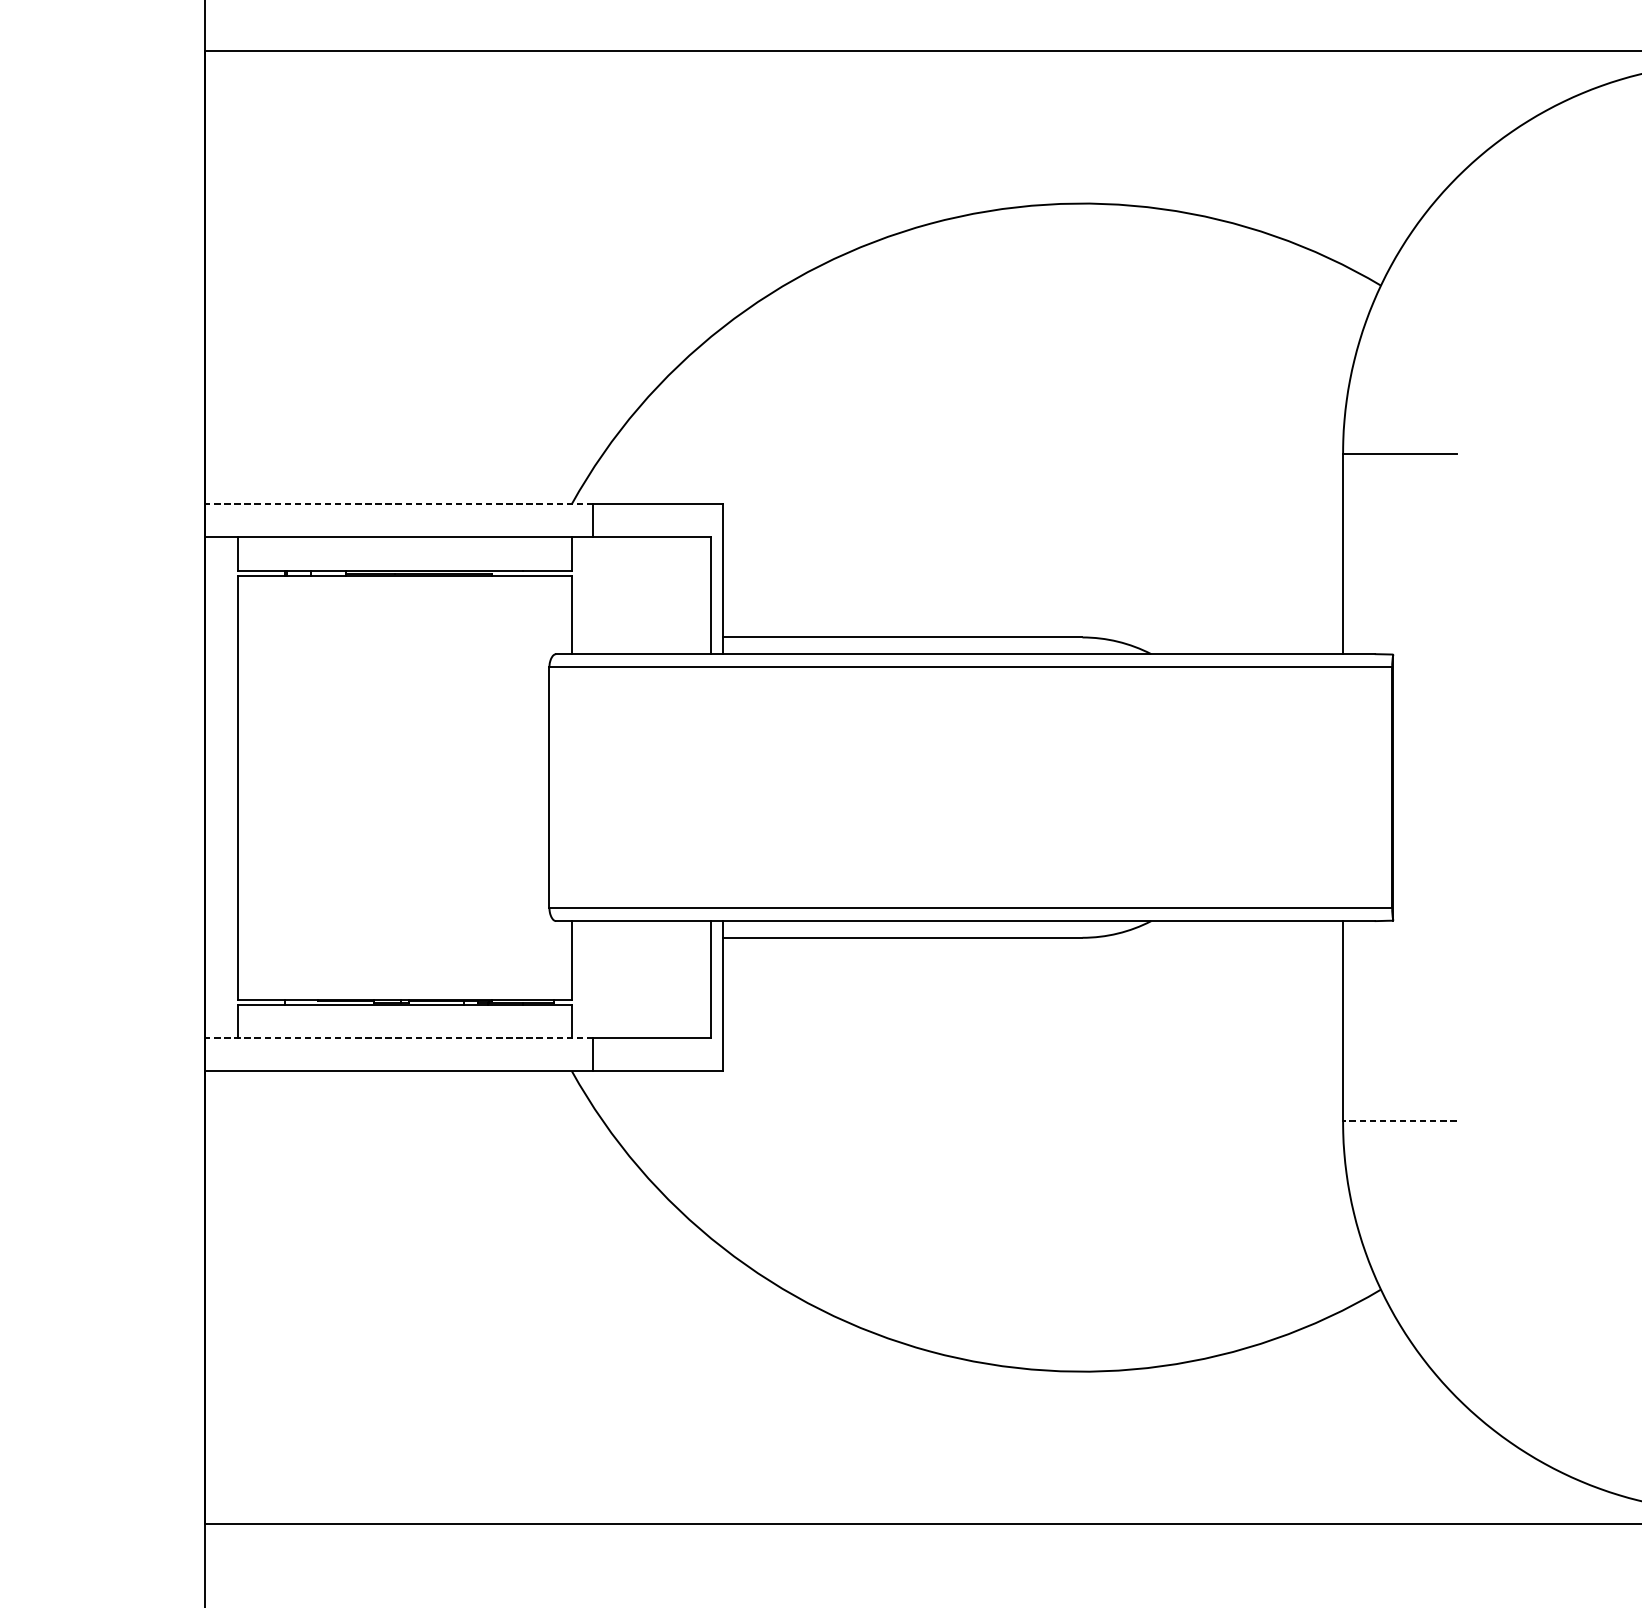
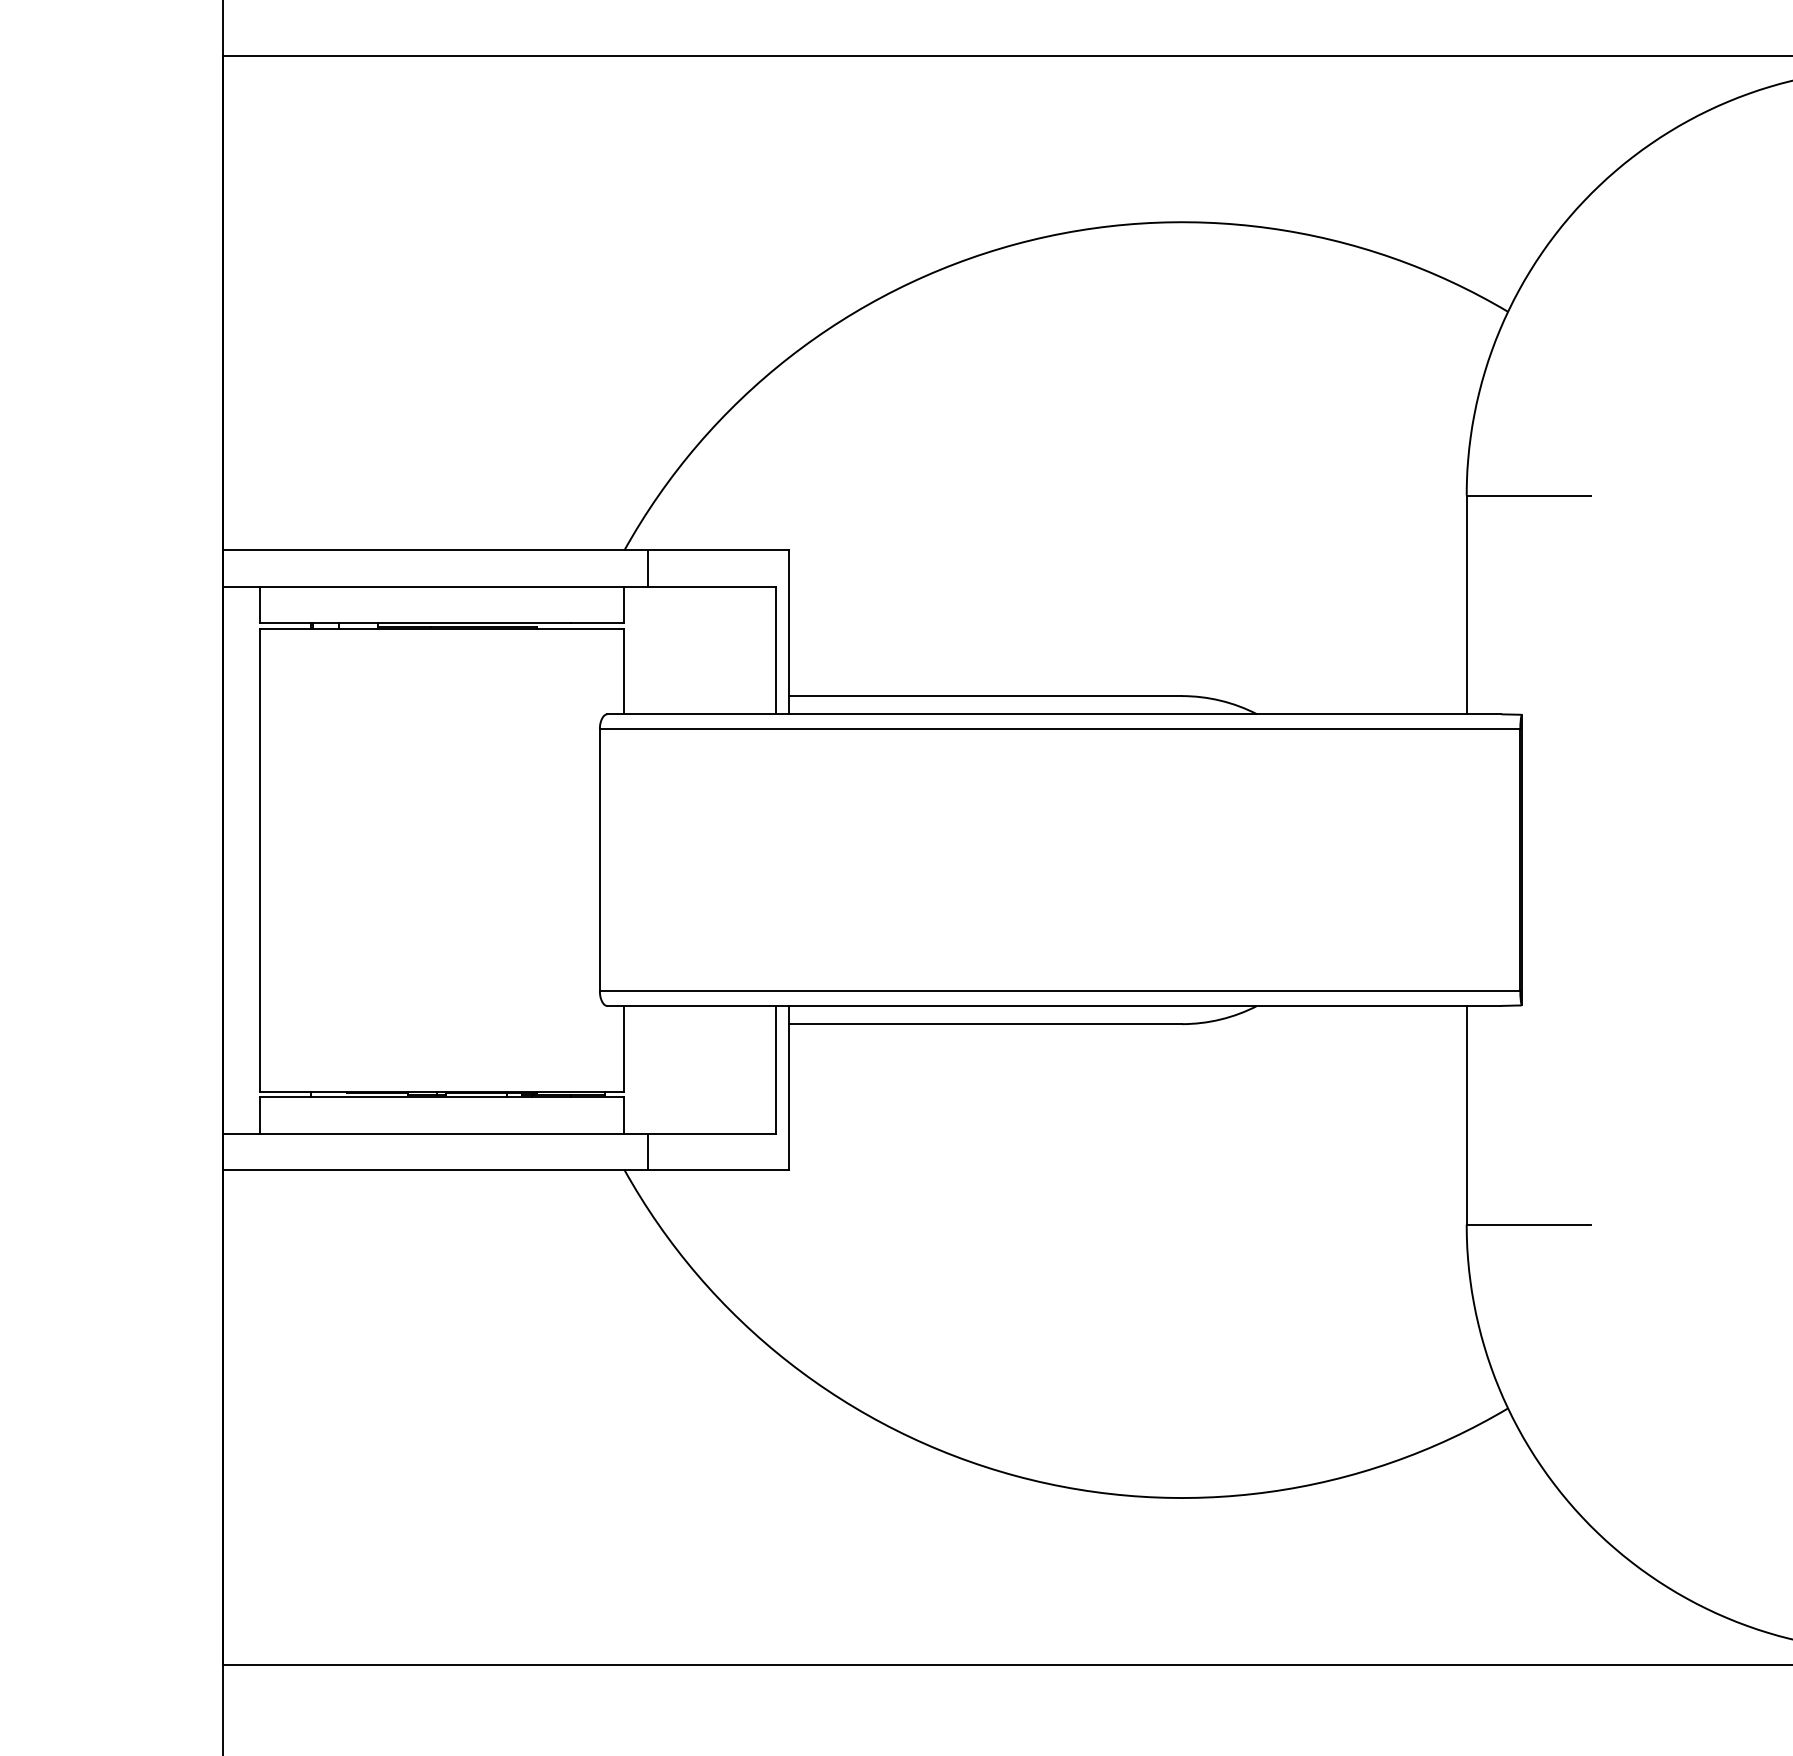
line: (398, 504) -> (435, 550), dashed -> solid
line: (398, 1037) -> (435, 1133), dashed -> solid
line: (1399, 1121) -> (1528, 1224), dashed -> solid

